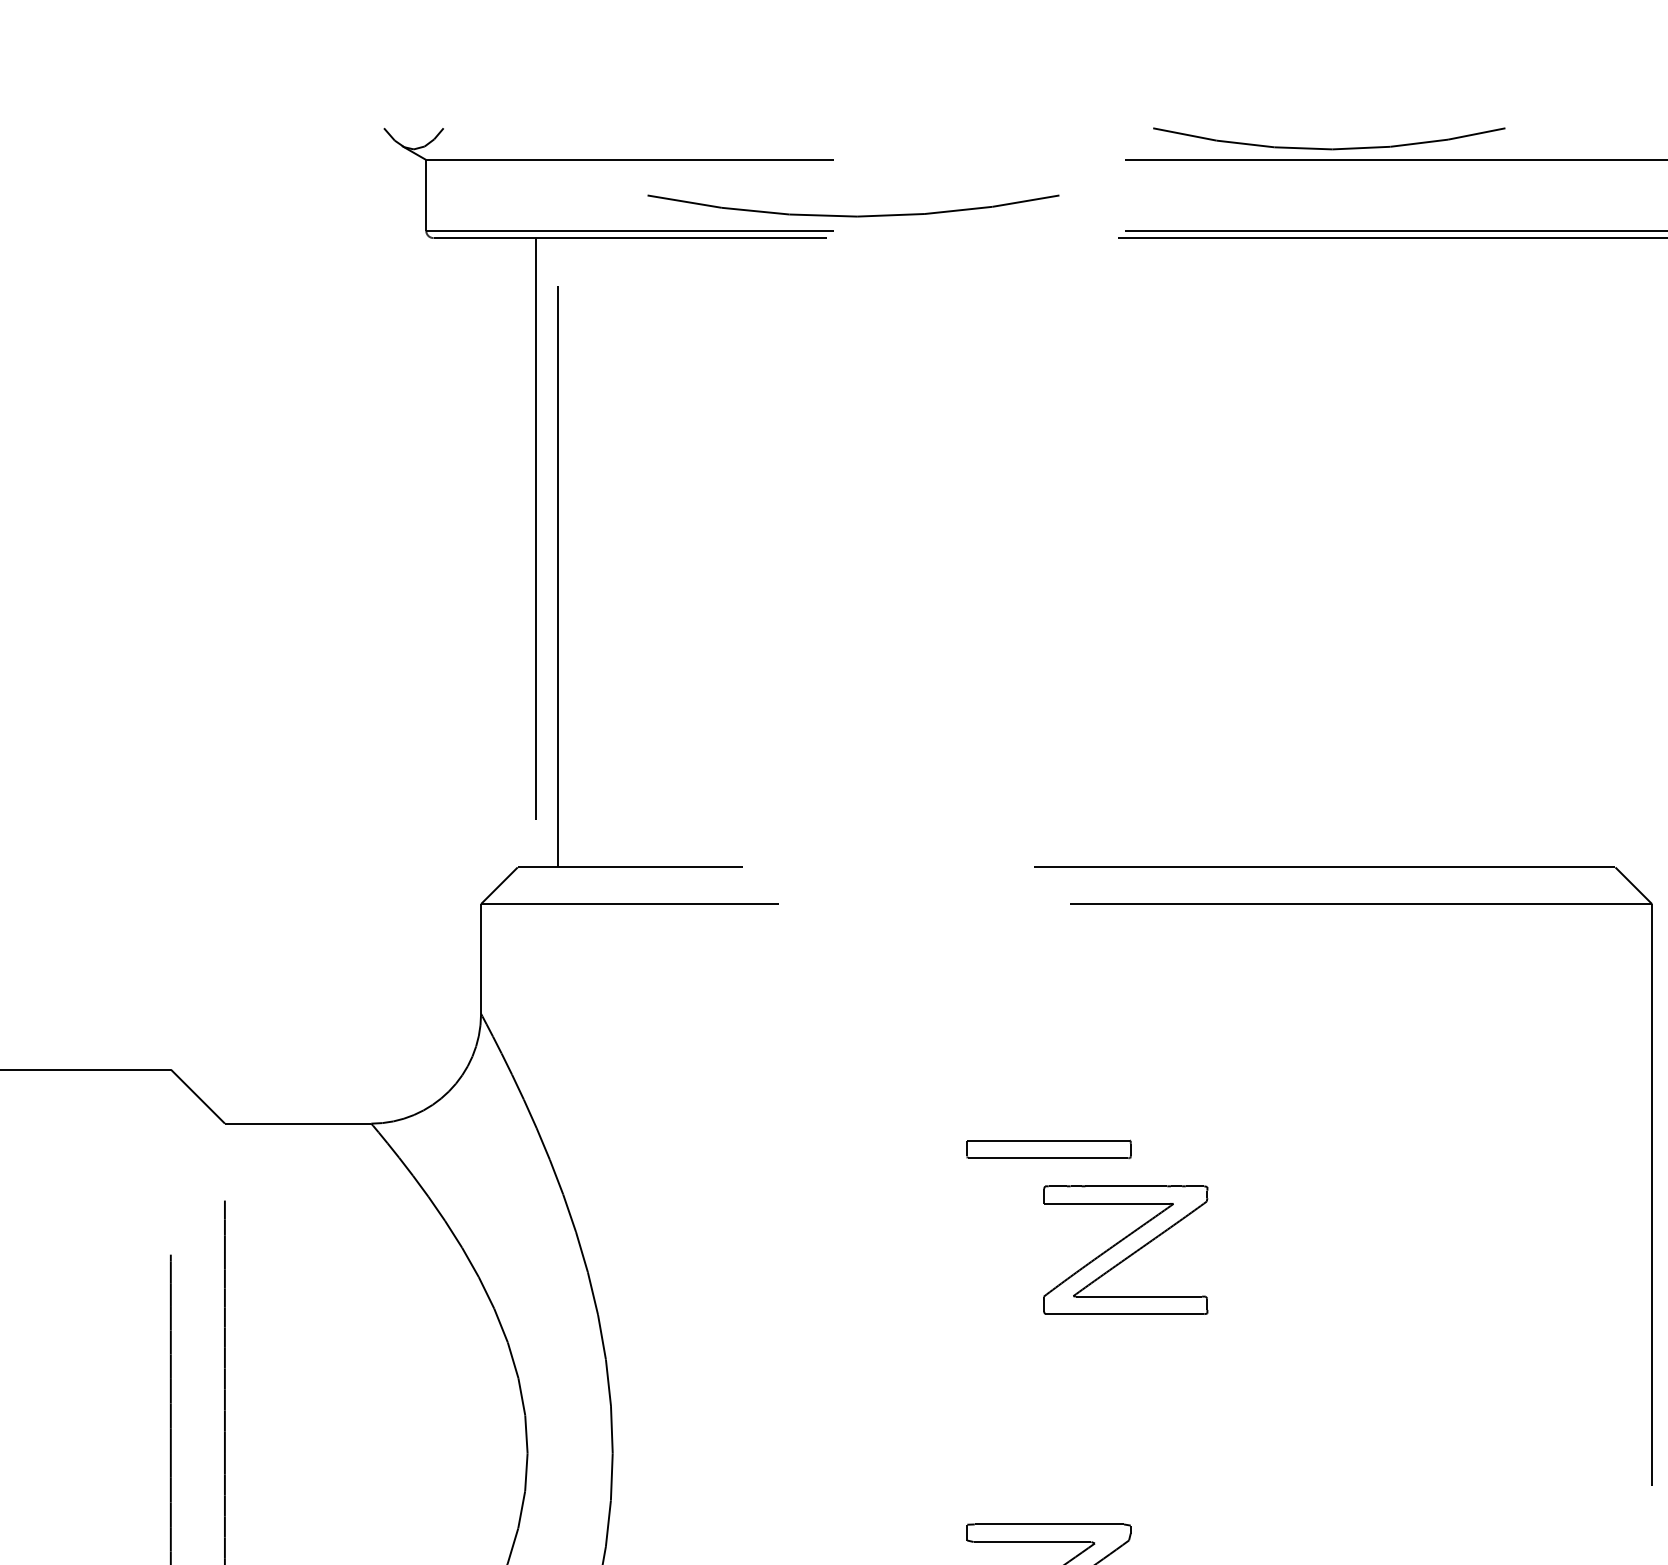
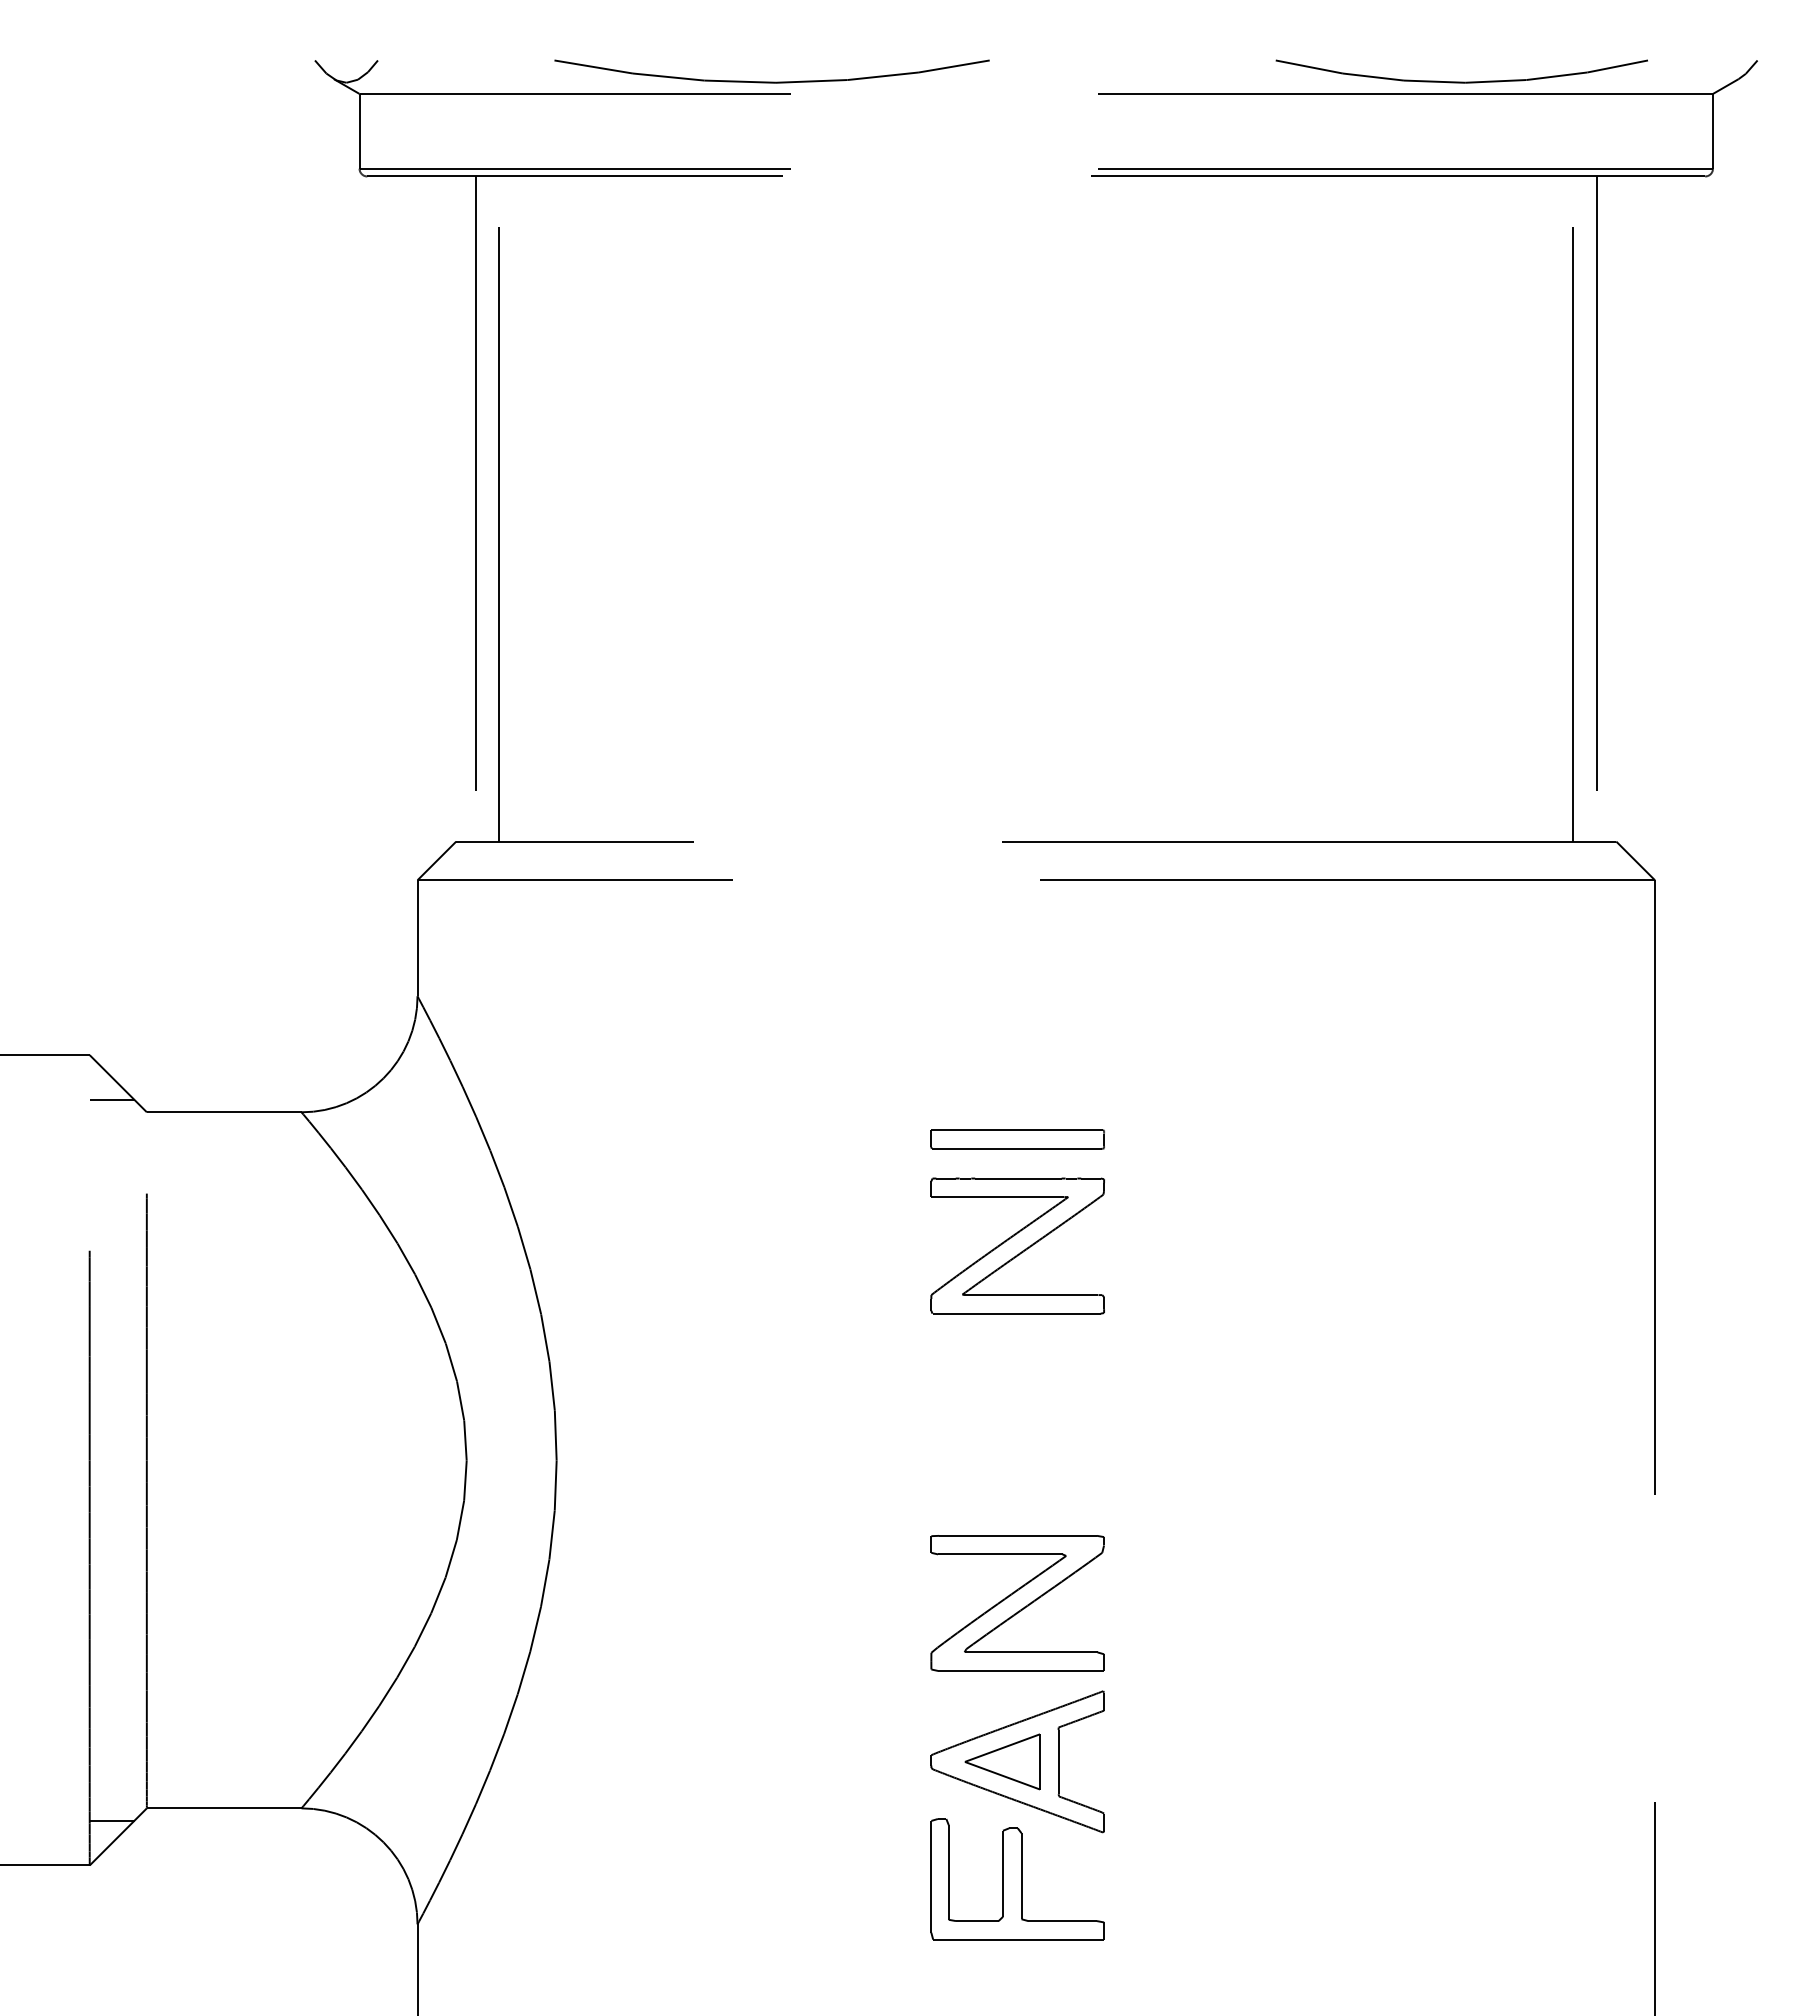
part: (1328, 148) -> (1461, 81), moved
part: (852, 215) -> (771, 81), moved
line: (1574, 552) -> (1573, 508), added
line: (1596, 552) -> (1596, 508), added
line: (191, 1112) -> (111, 1100), added
part: (1125, 1249) -> (1017, 1245), moved

